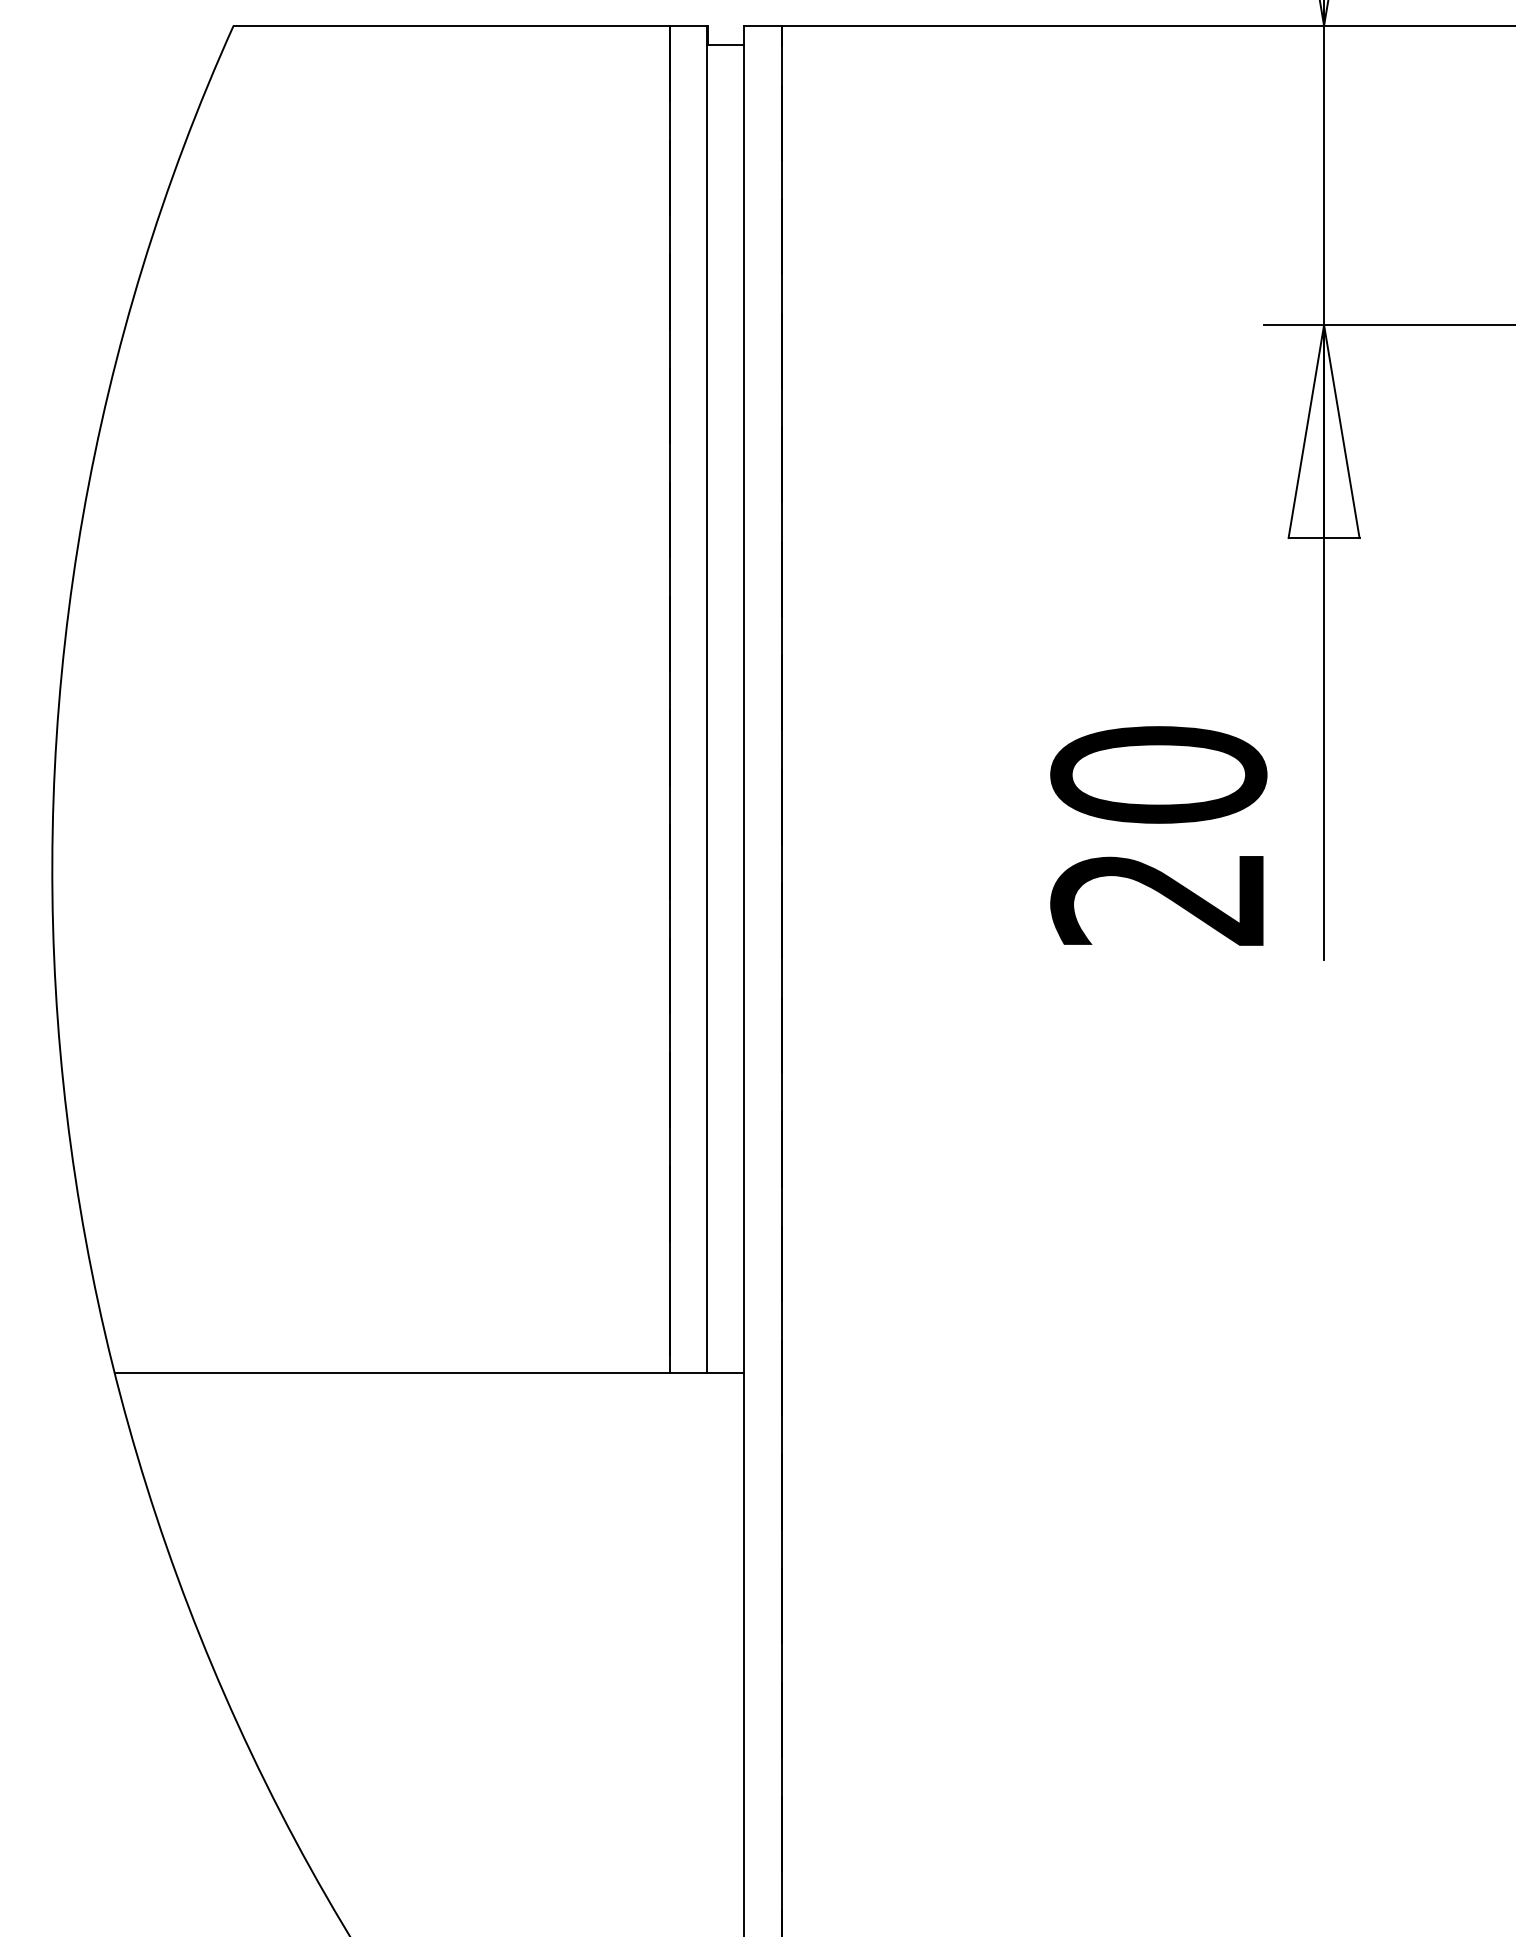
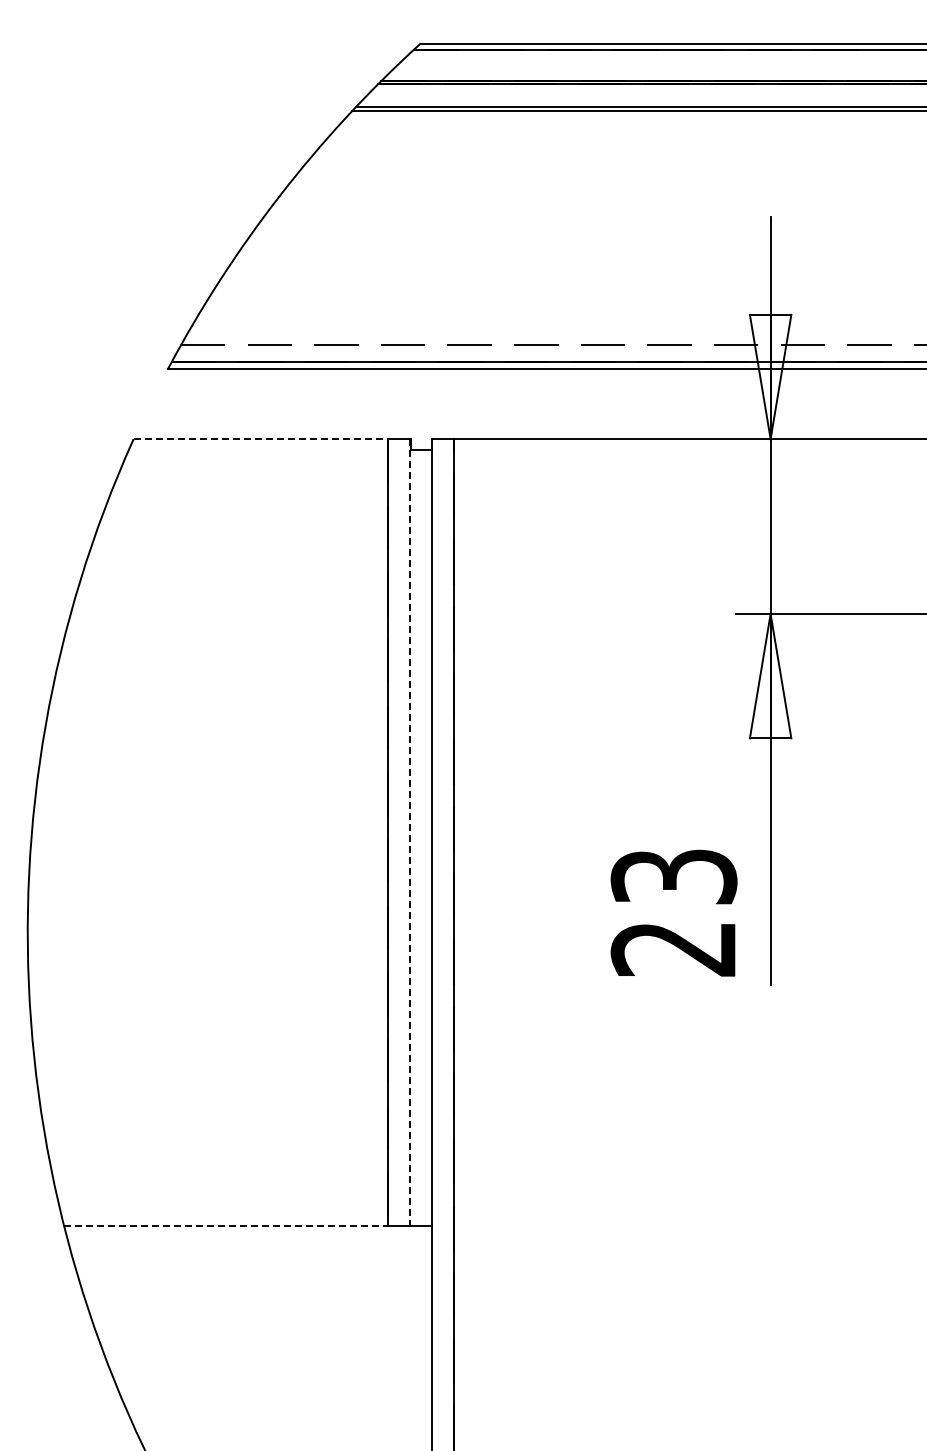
line: (452, 26) -> (261, 439), solid -> dashed
line: (707, 700) -> (410, 833), solid -> dashed
text: (1157, 774) -> (673, 876), 20 -> 23
line: (392, 1373) -> (226, 1226), solid -> dashed

